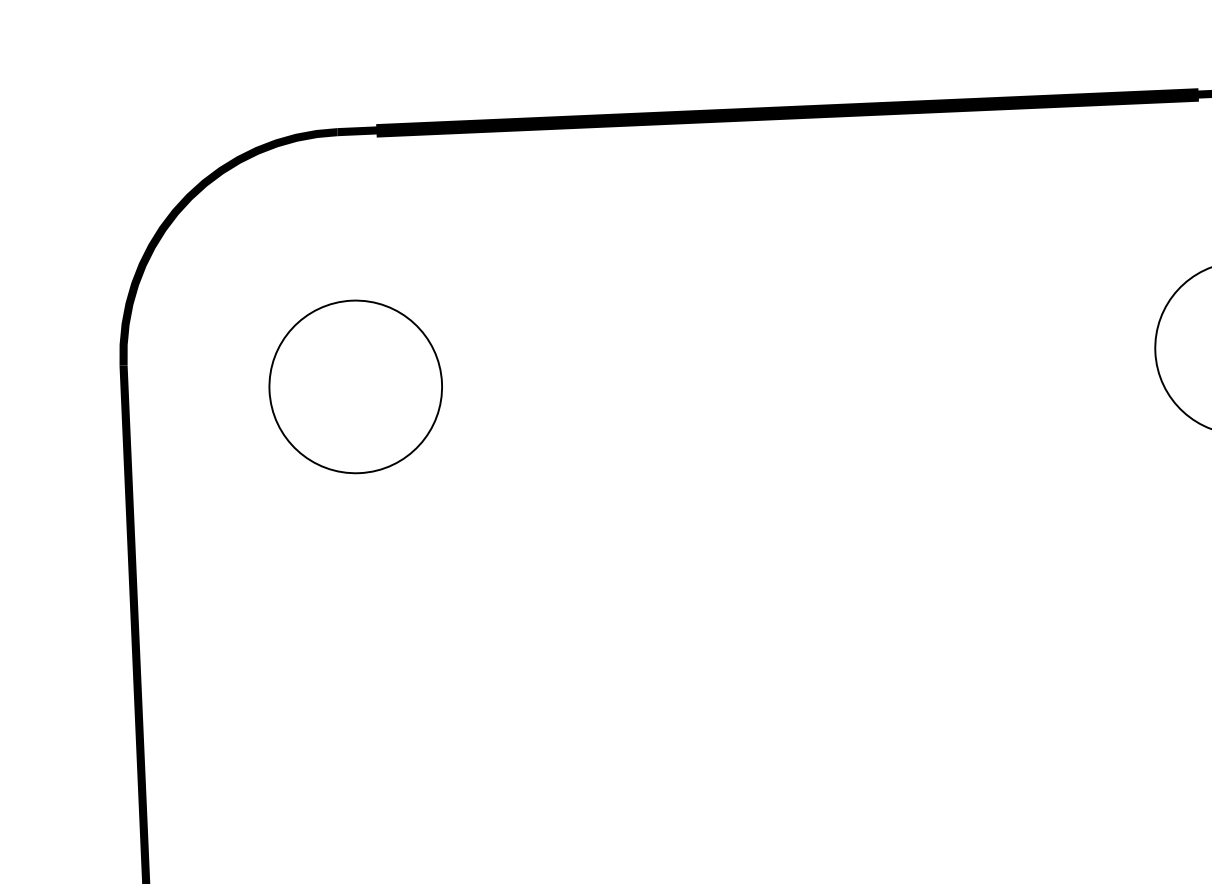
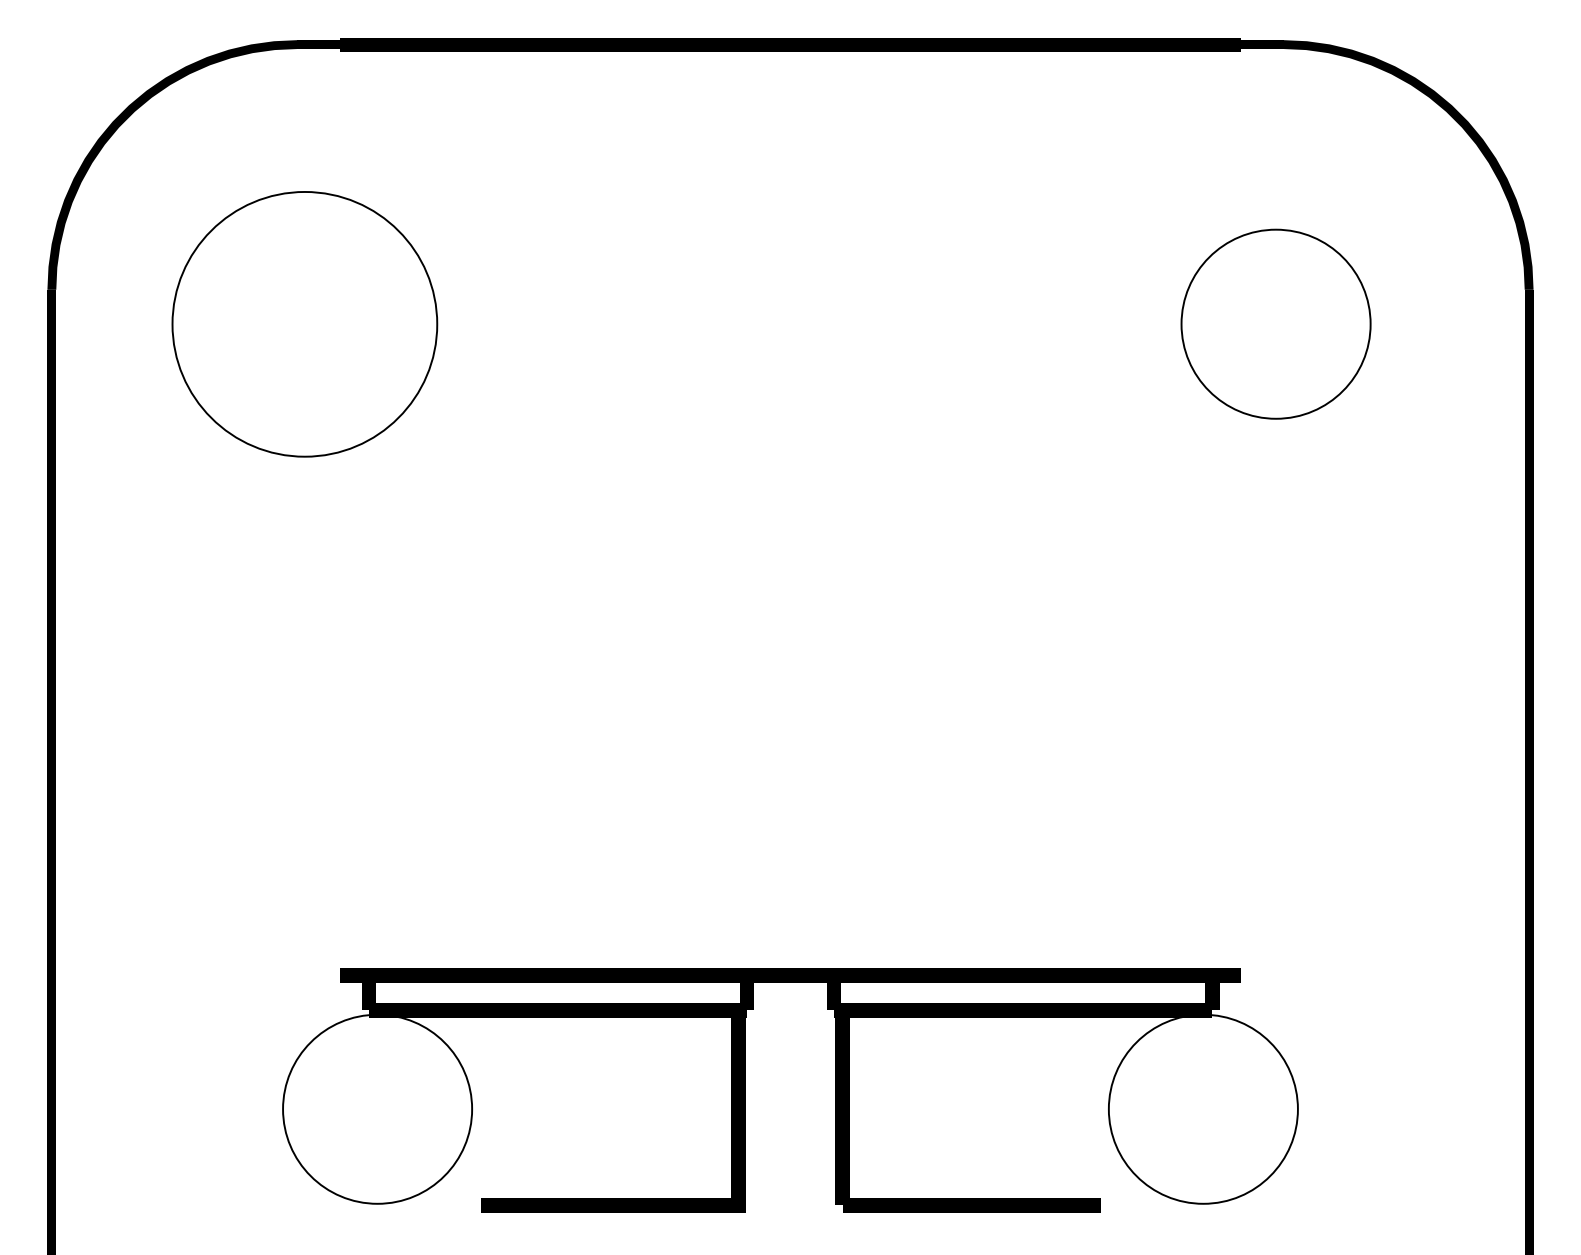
part: (355, 386) -> (304, 323), size x1.4

